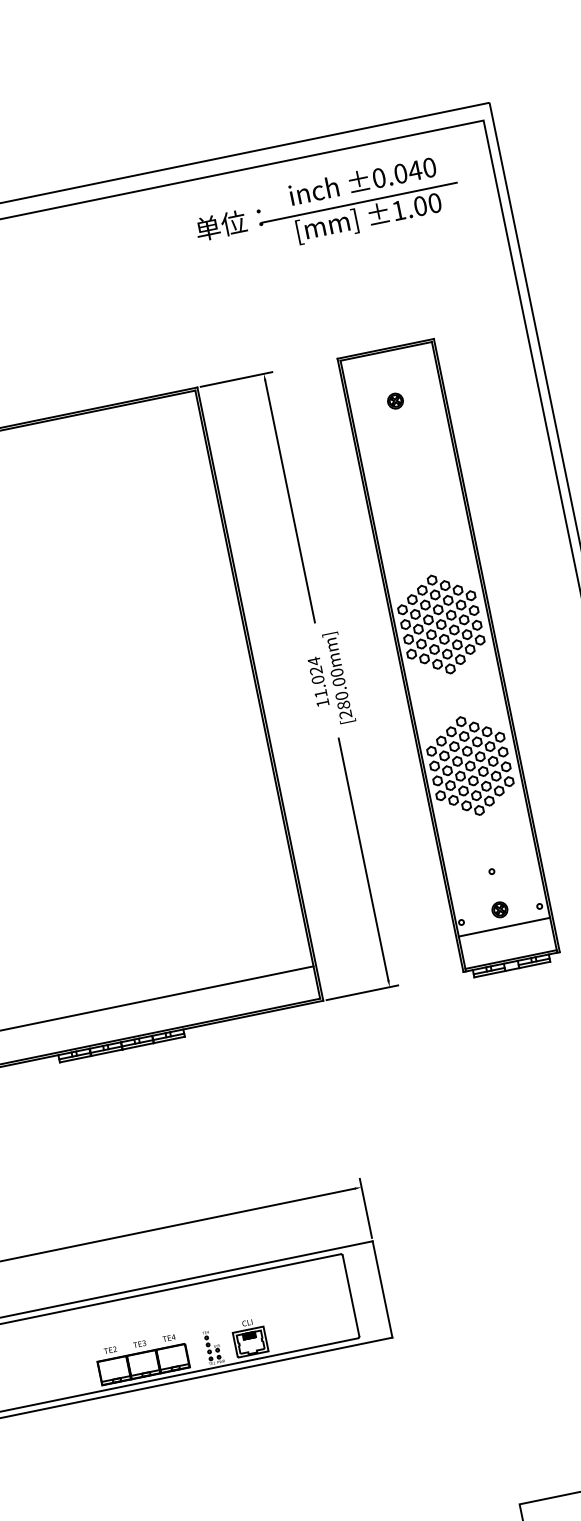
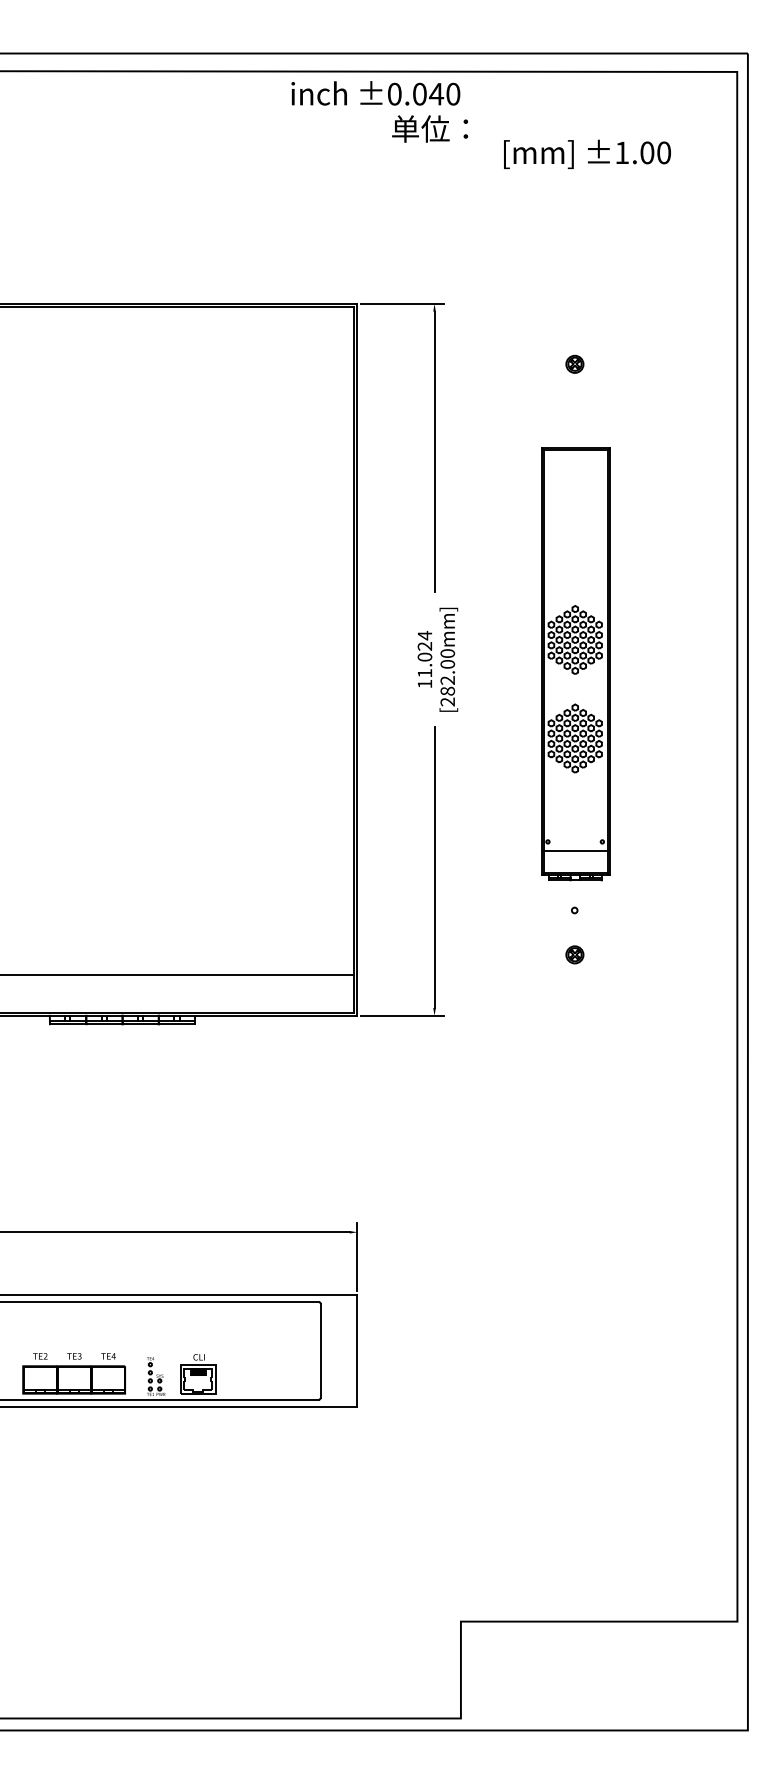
text: (362, 180) -> (375, 93), moved
line: (359, 203) -> (580, 135), removed
part: (449, 659) -> (575, 664), size x0.6
text: (341, 696) -> (447, 680), [280.00mm] -> [282.00mm]

